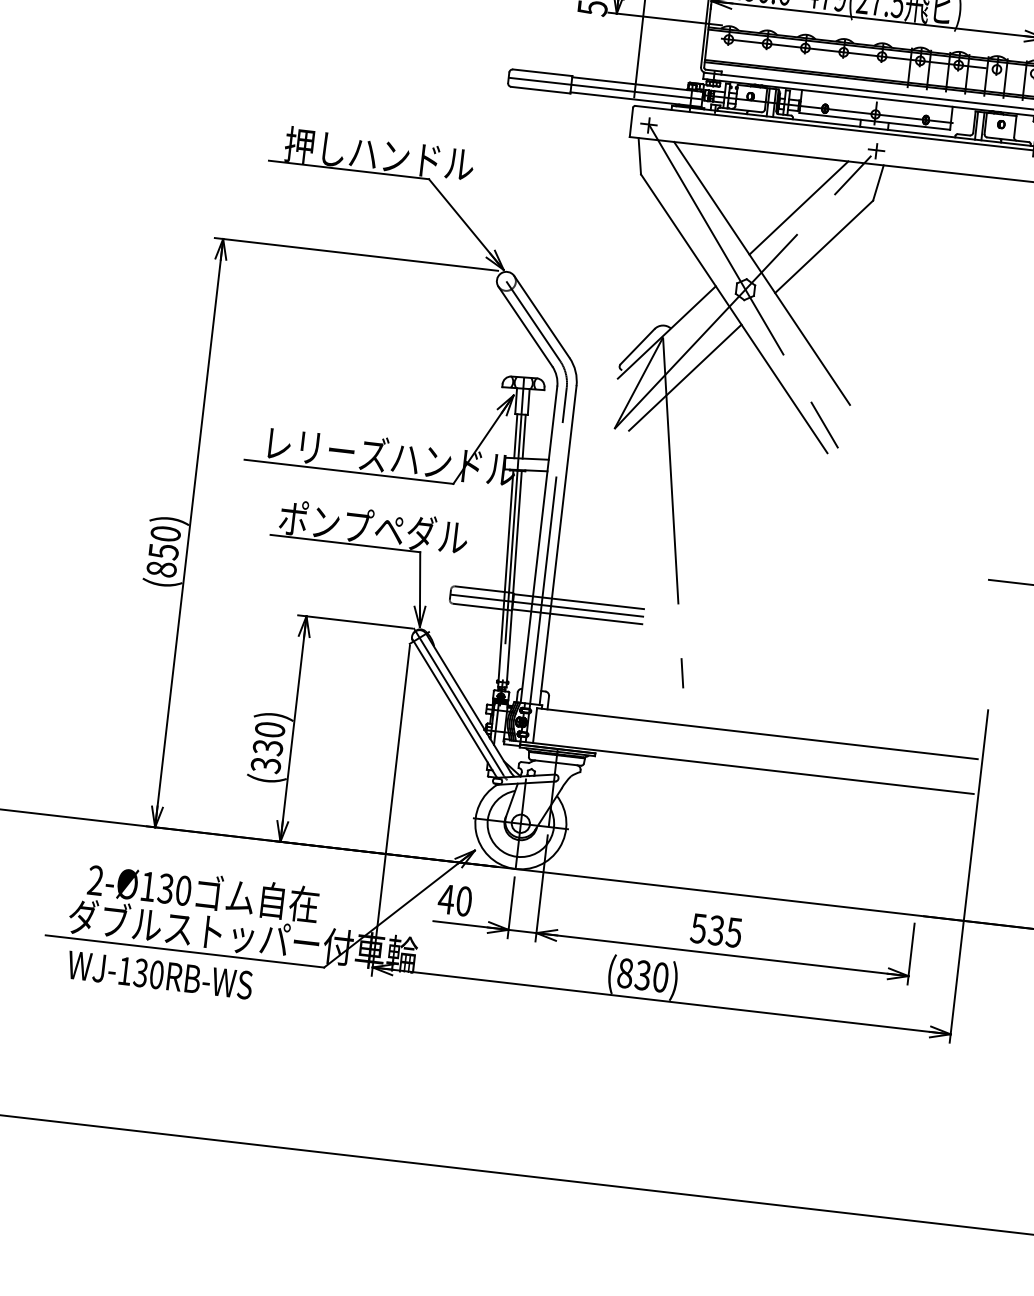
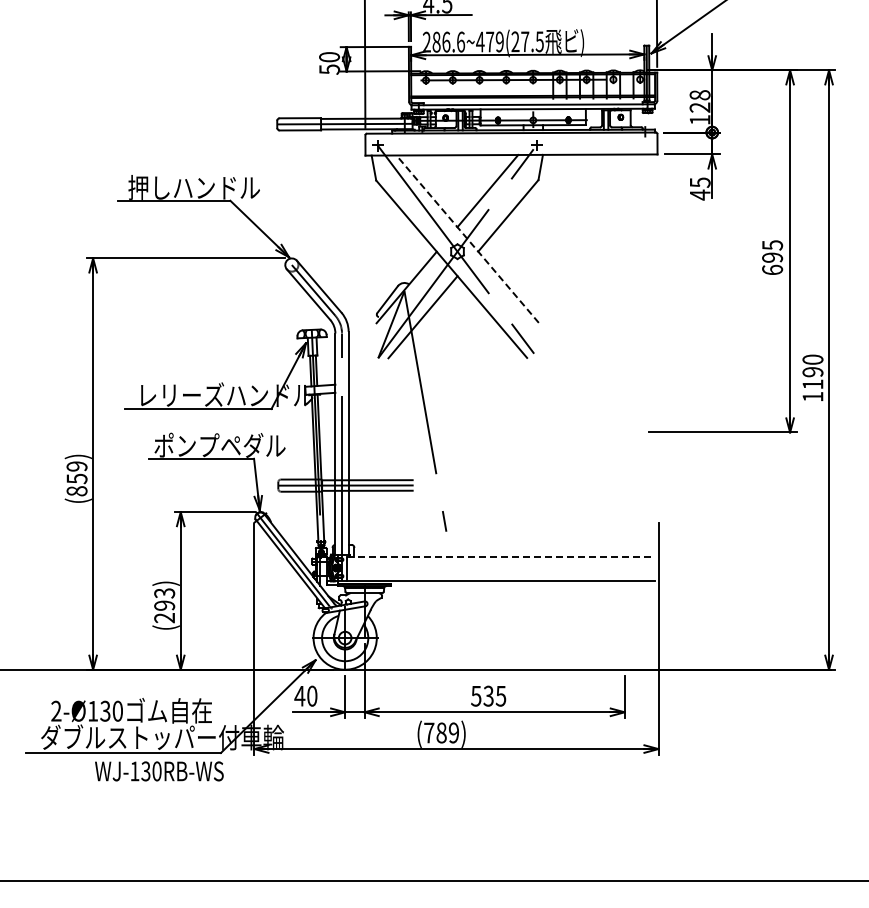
line: (761, 273) -> (467, 239), solid -> dashed
text: (164, 533) -> (76, 466), (850) -> (859)
line: (757, 734) -> (501, 557), solid -> dashed
text: (267, 747) -> (164, 605), (330) -> (293)
text: (643, 974) -> (441, 732), (830) -> (789)
text: (160, 975) -> (159, 771), moved

